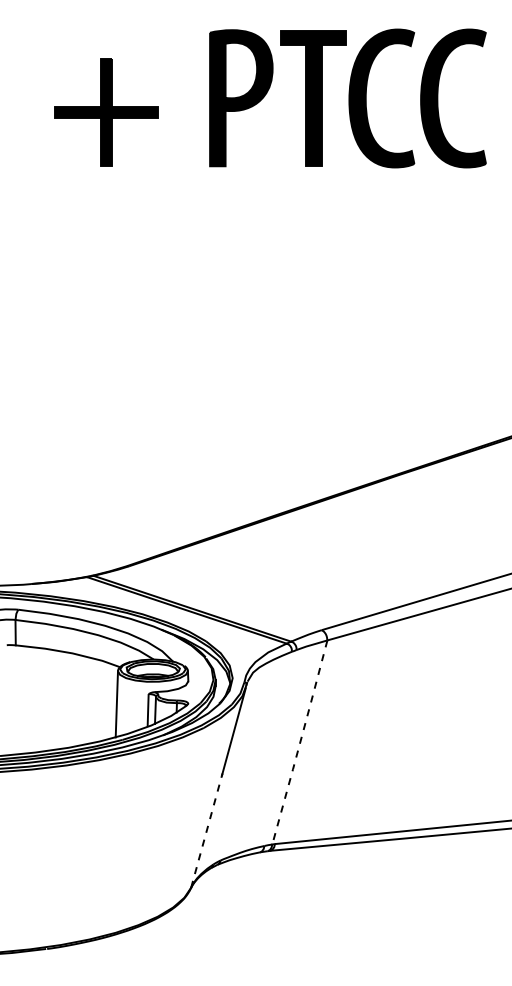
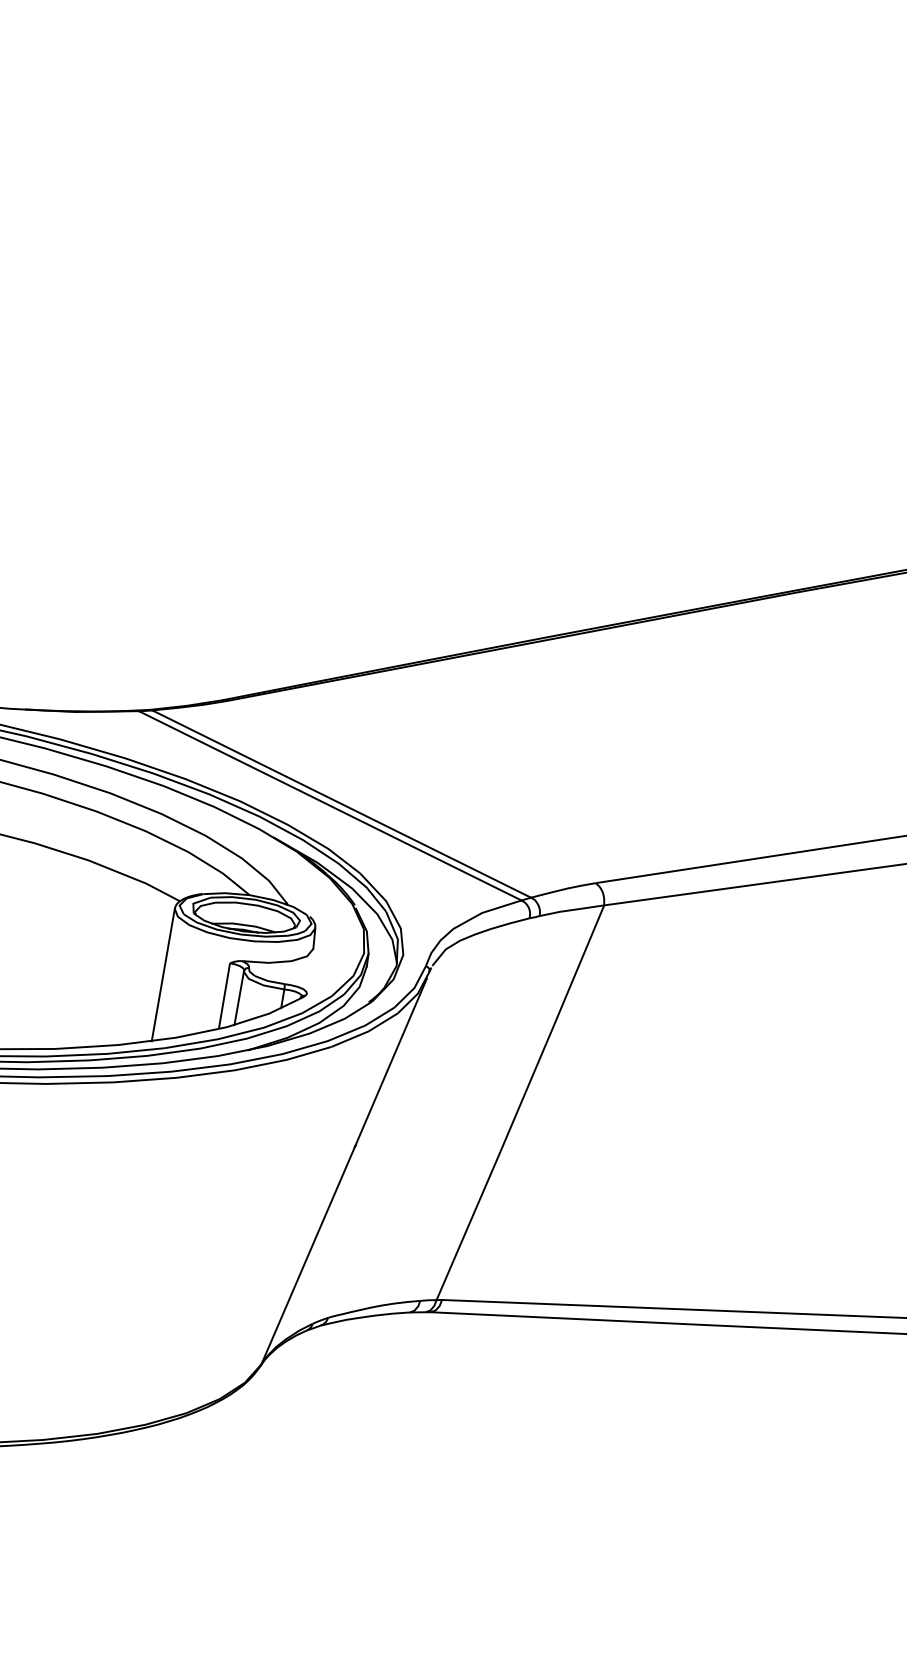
line: (300, 743) -> (521, 1104), dashed -> solid
line: (206, 831) -> (307, 1255), dashed -> solid

